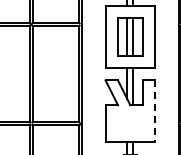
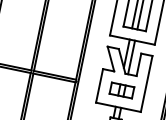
line: (155, 111) -> (146, 84), dashed -> solid
part: (130, 123) -> (122, 90), added

